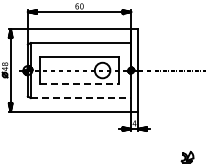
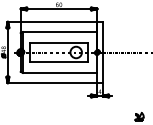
line: (79, 83) -> (59, 62), dashed -> solid
line: (81, 98) -> (60, 73), dashed -> solid

